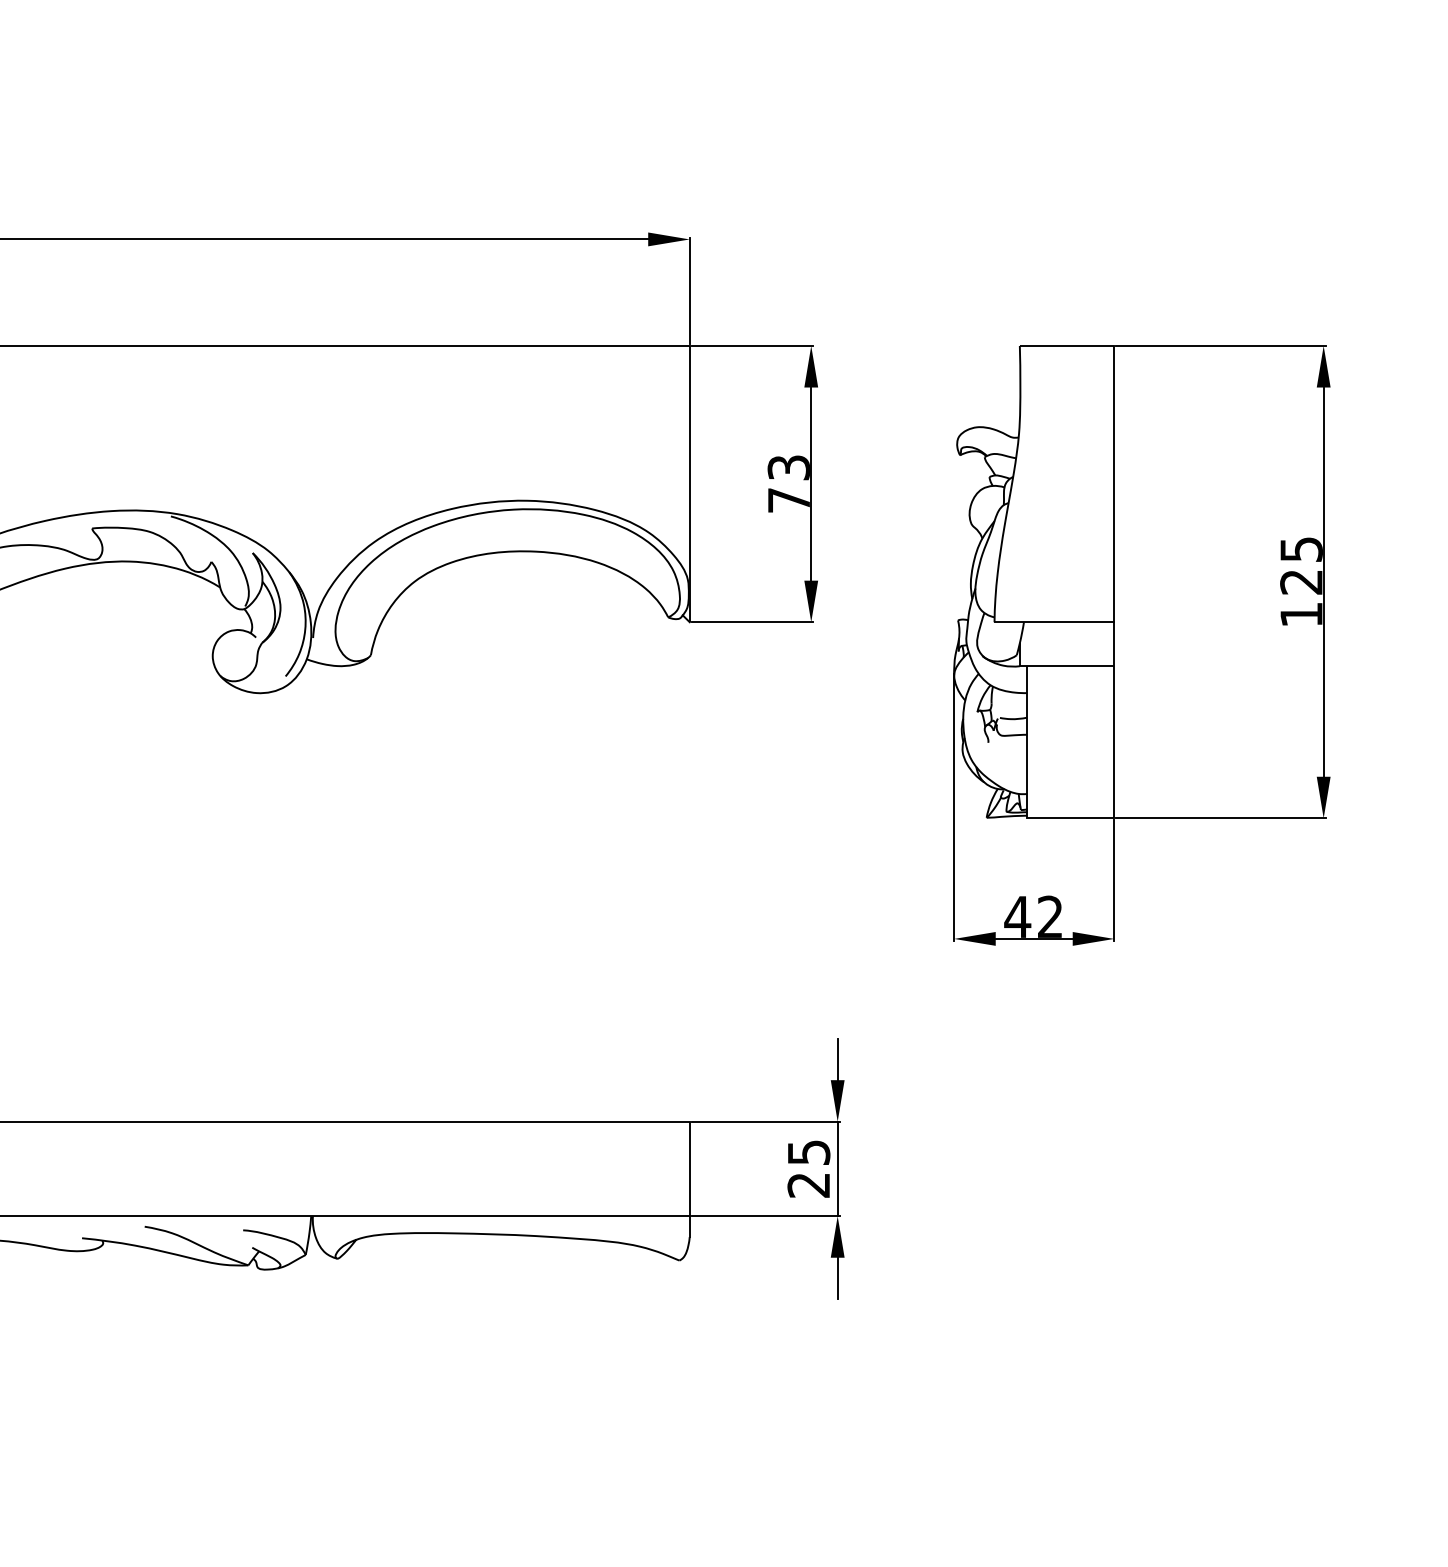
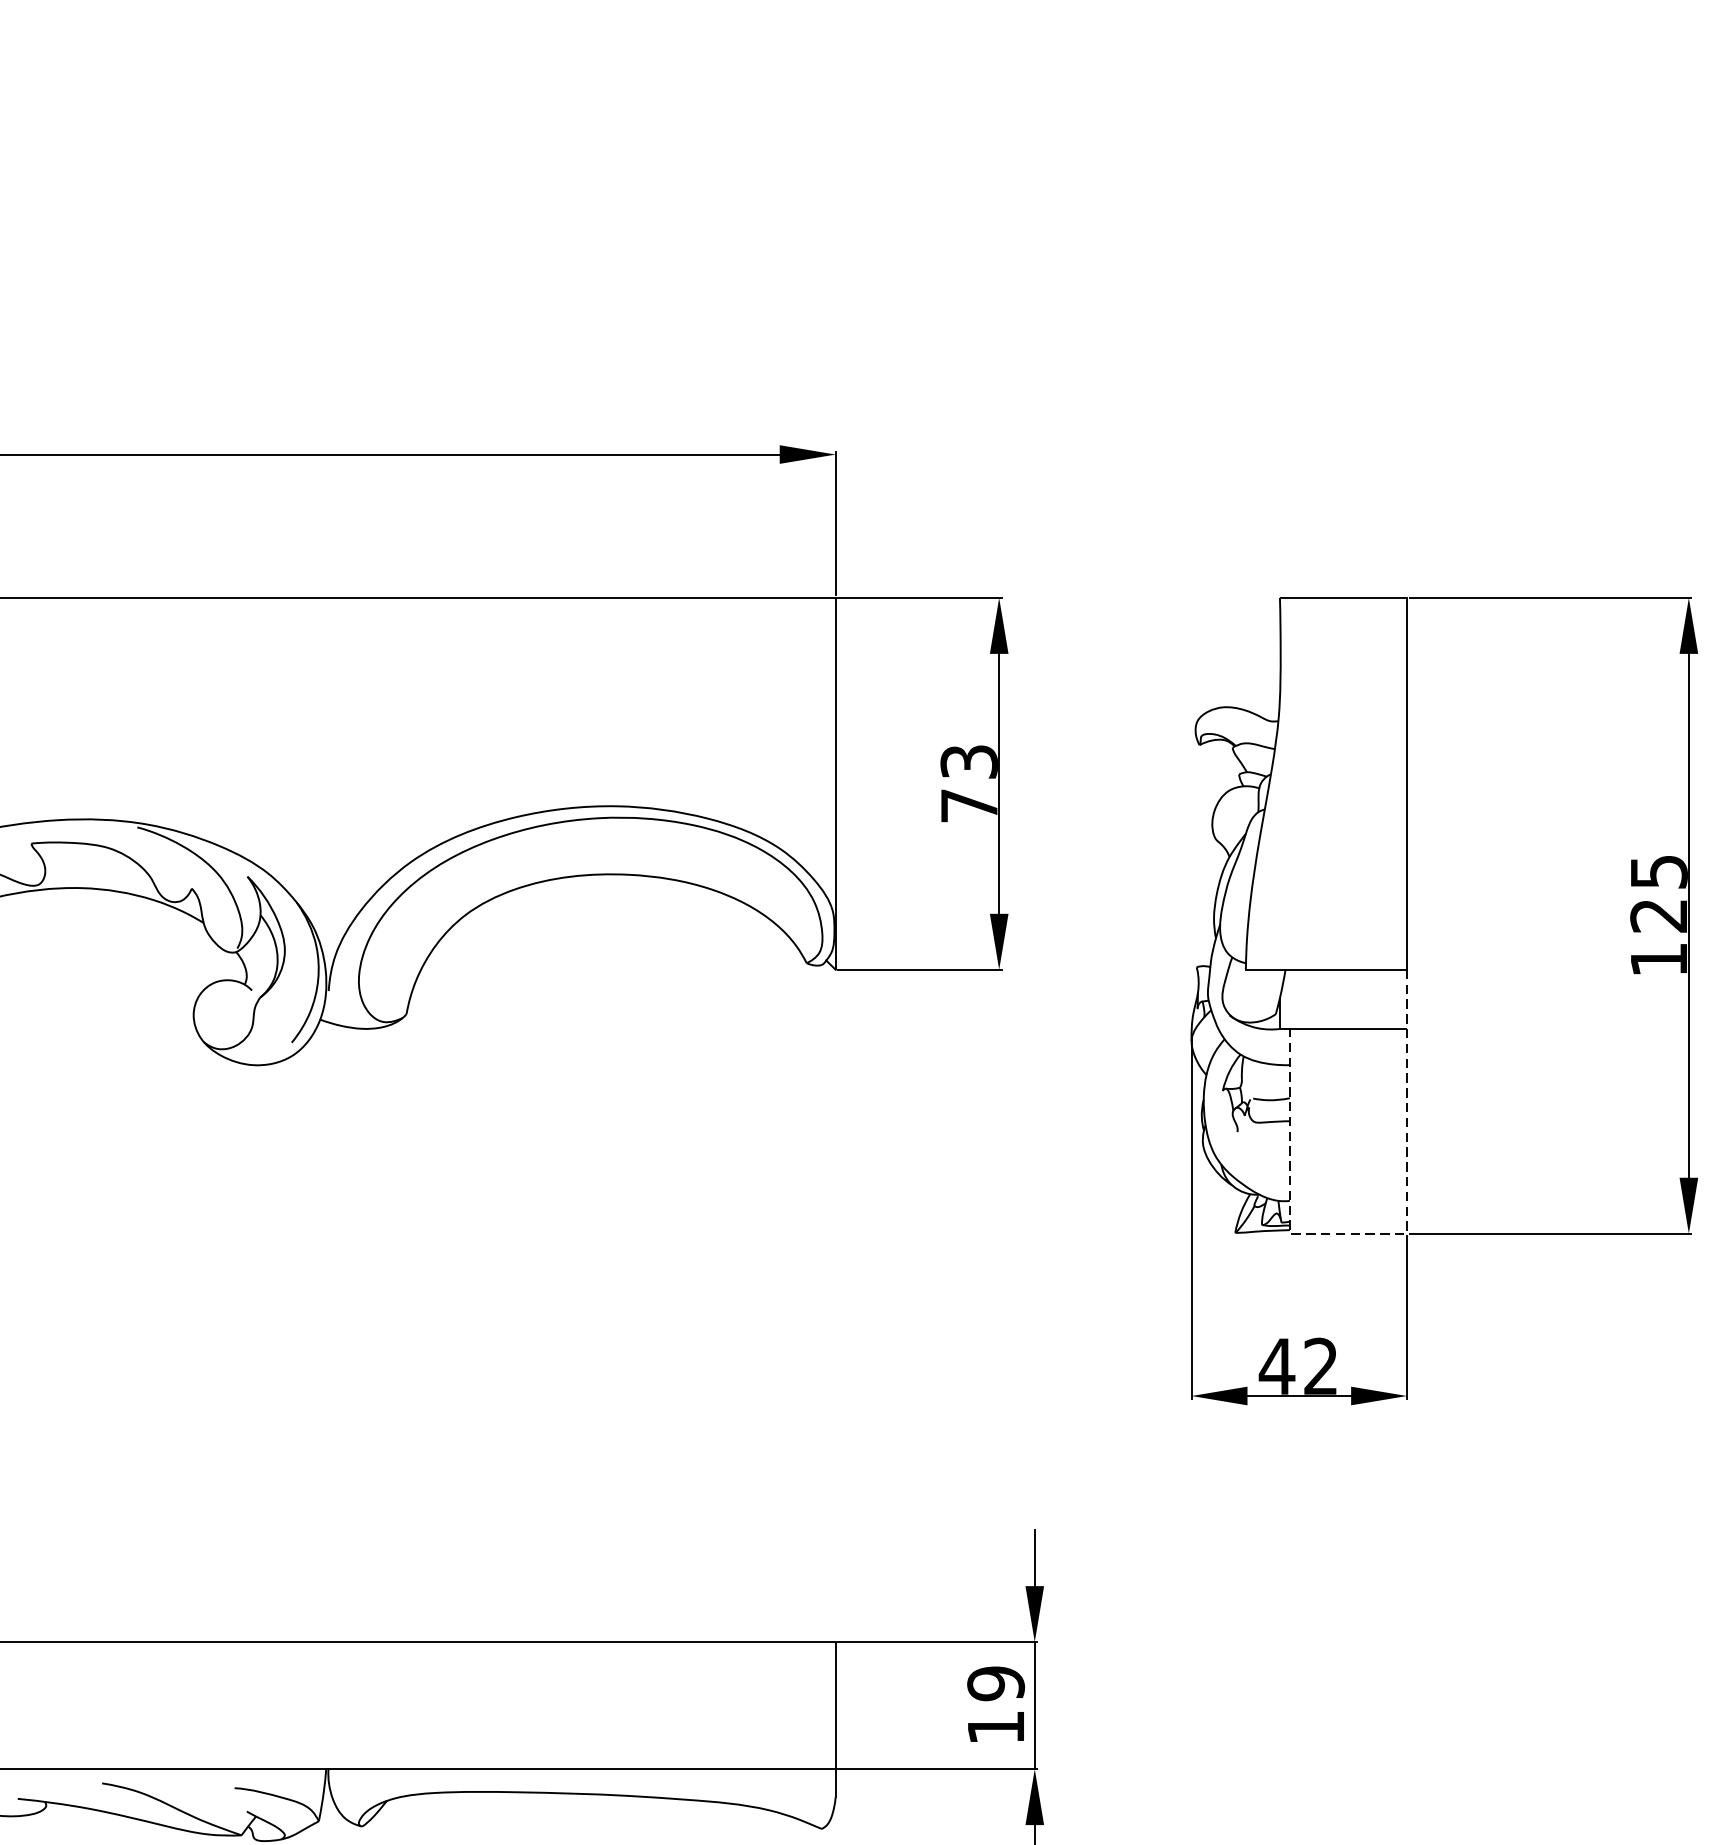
line: (1092, 818) -> (1377, 1233), solid -> dashed
text: (808, 1168) -> (995, 1704), 25 -> 19

